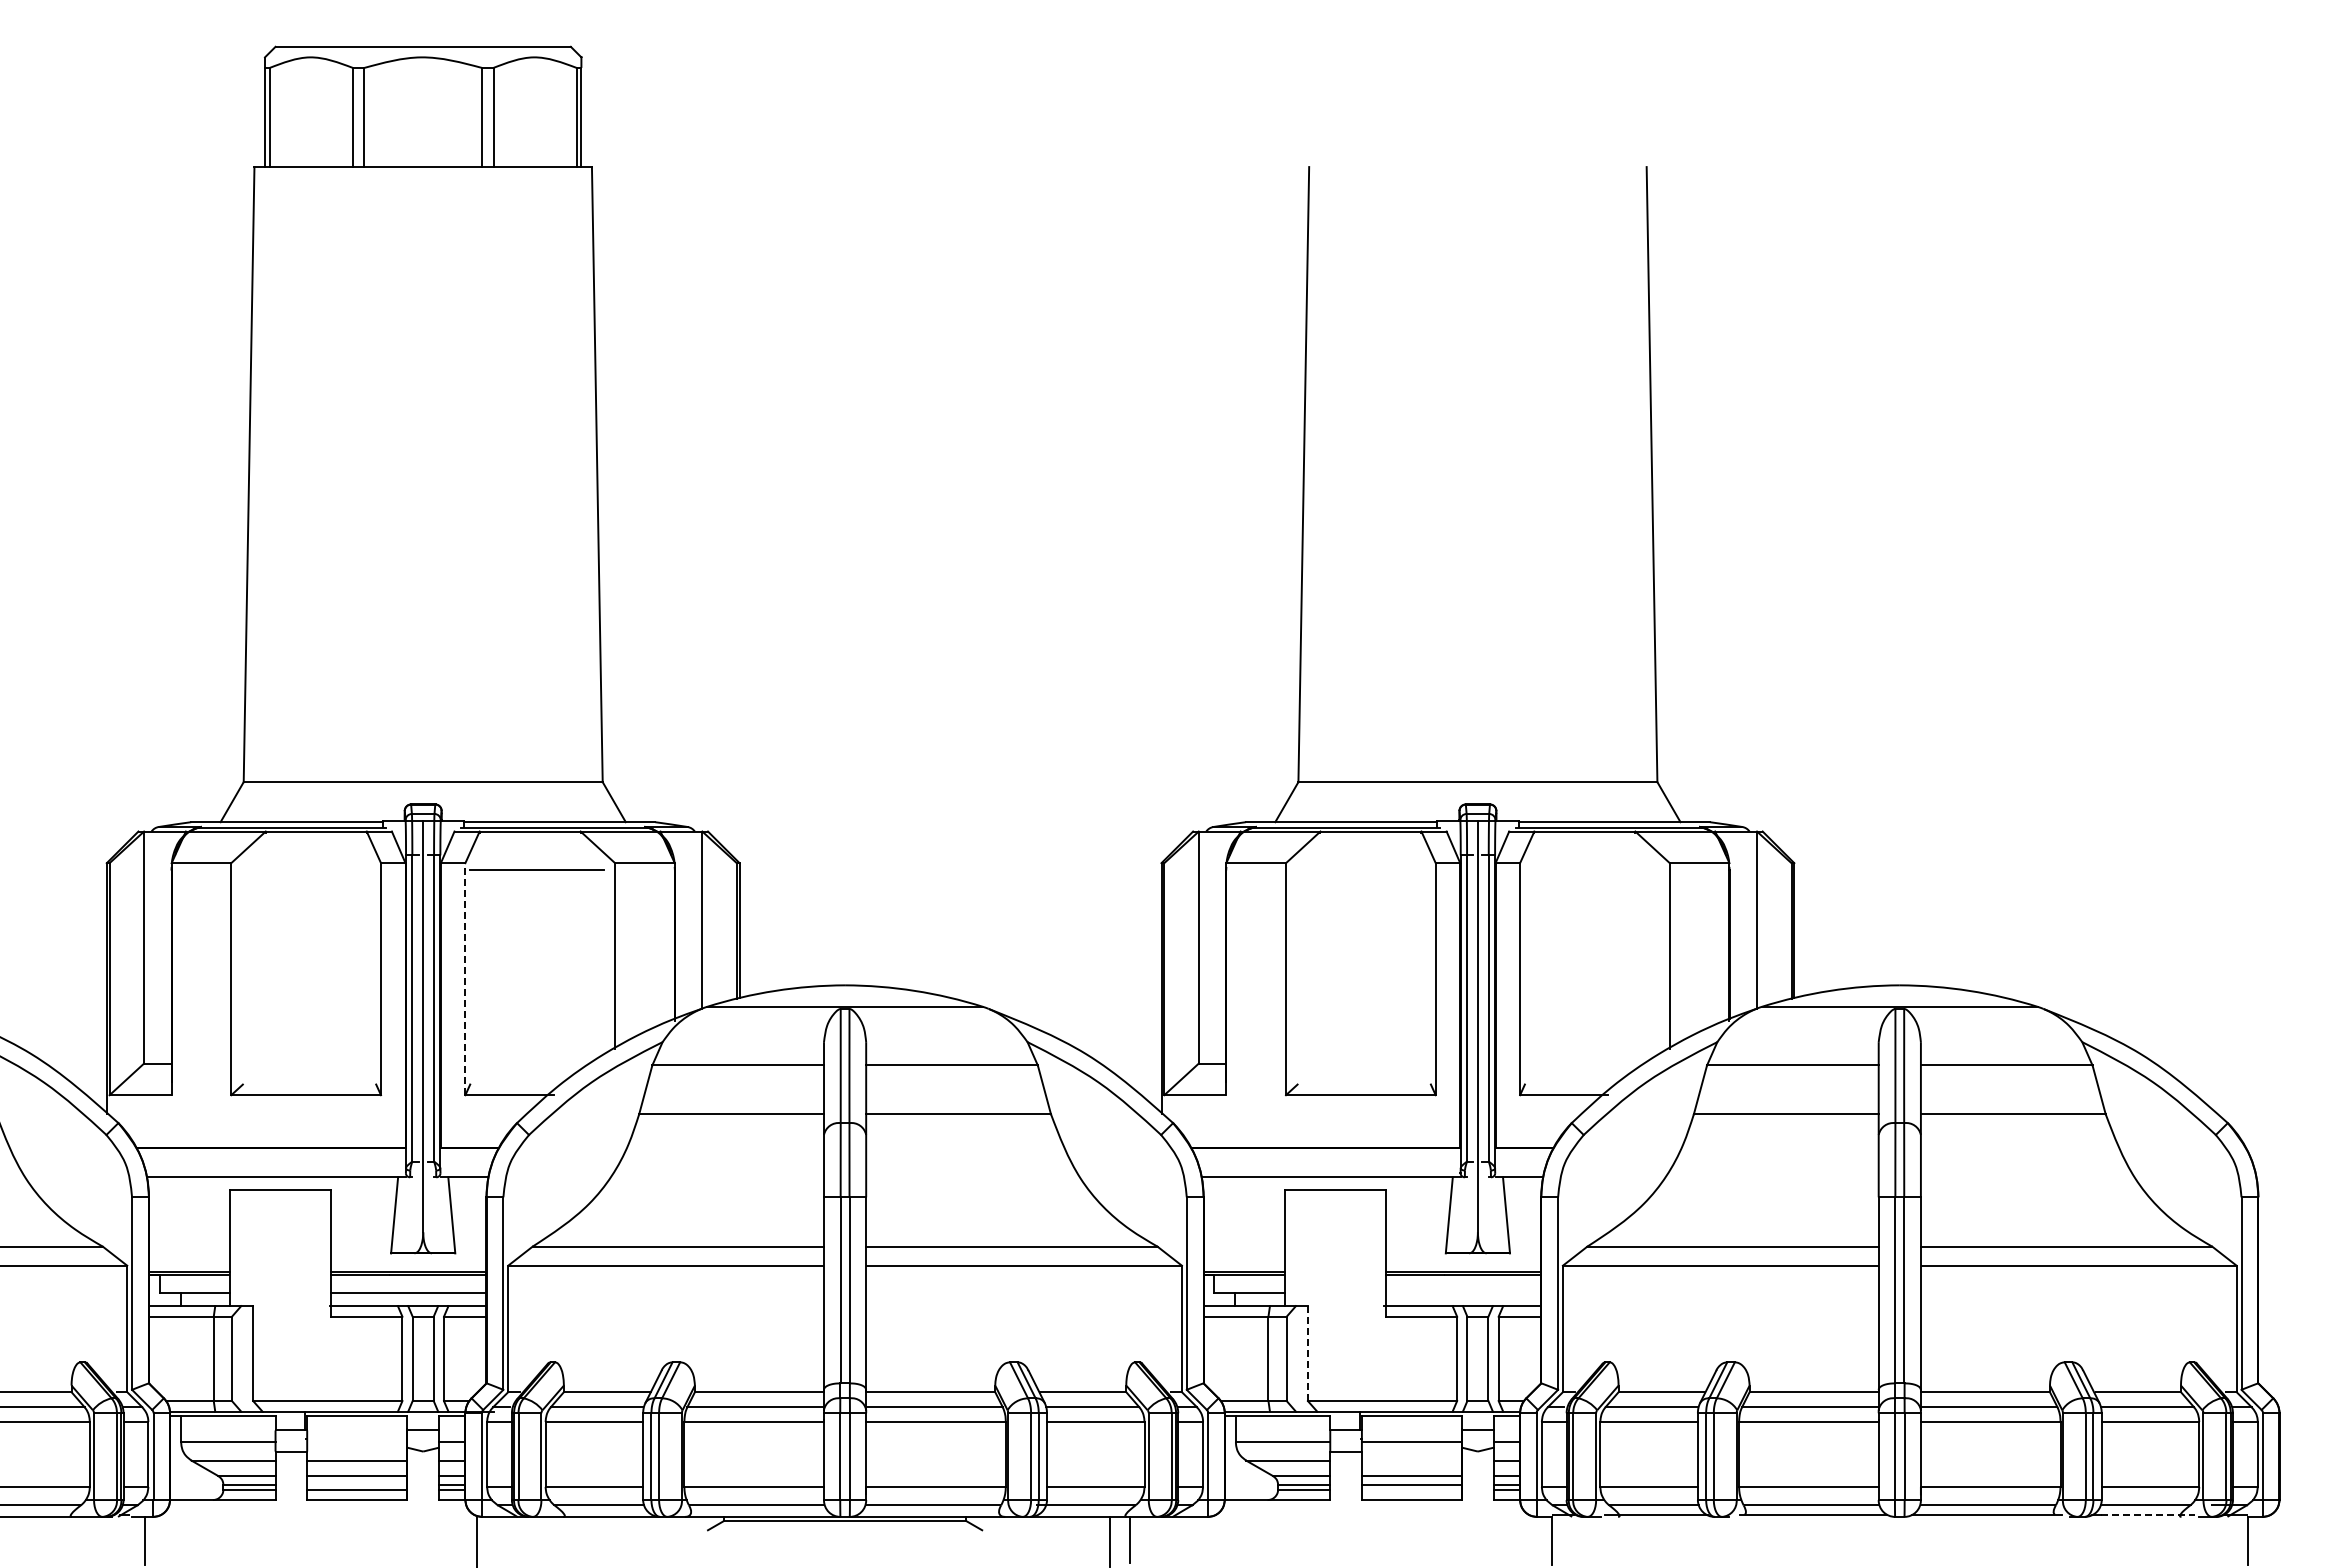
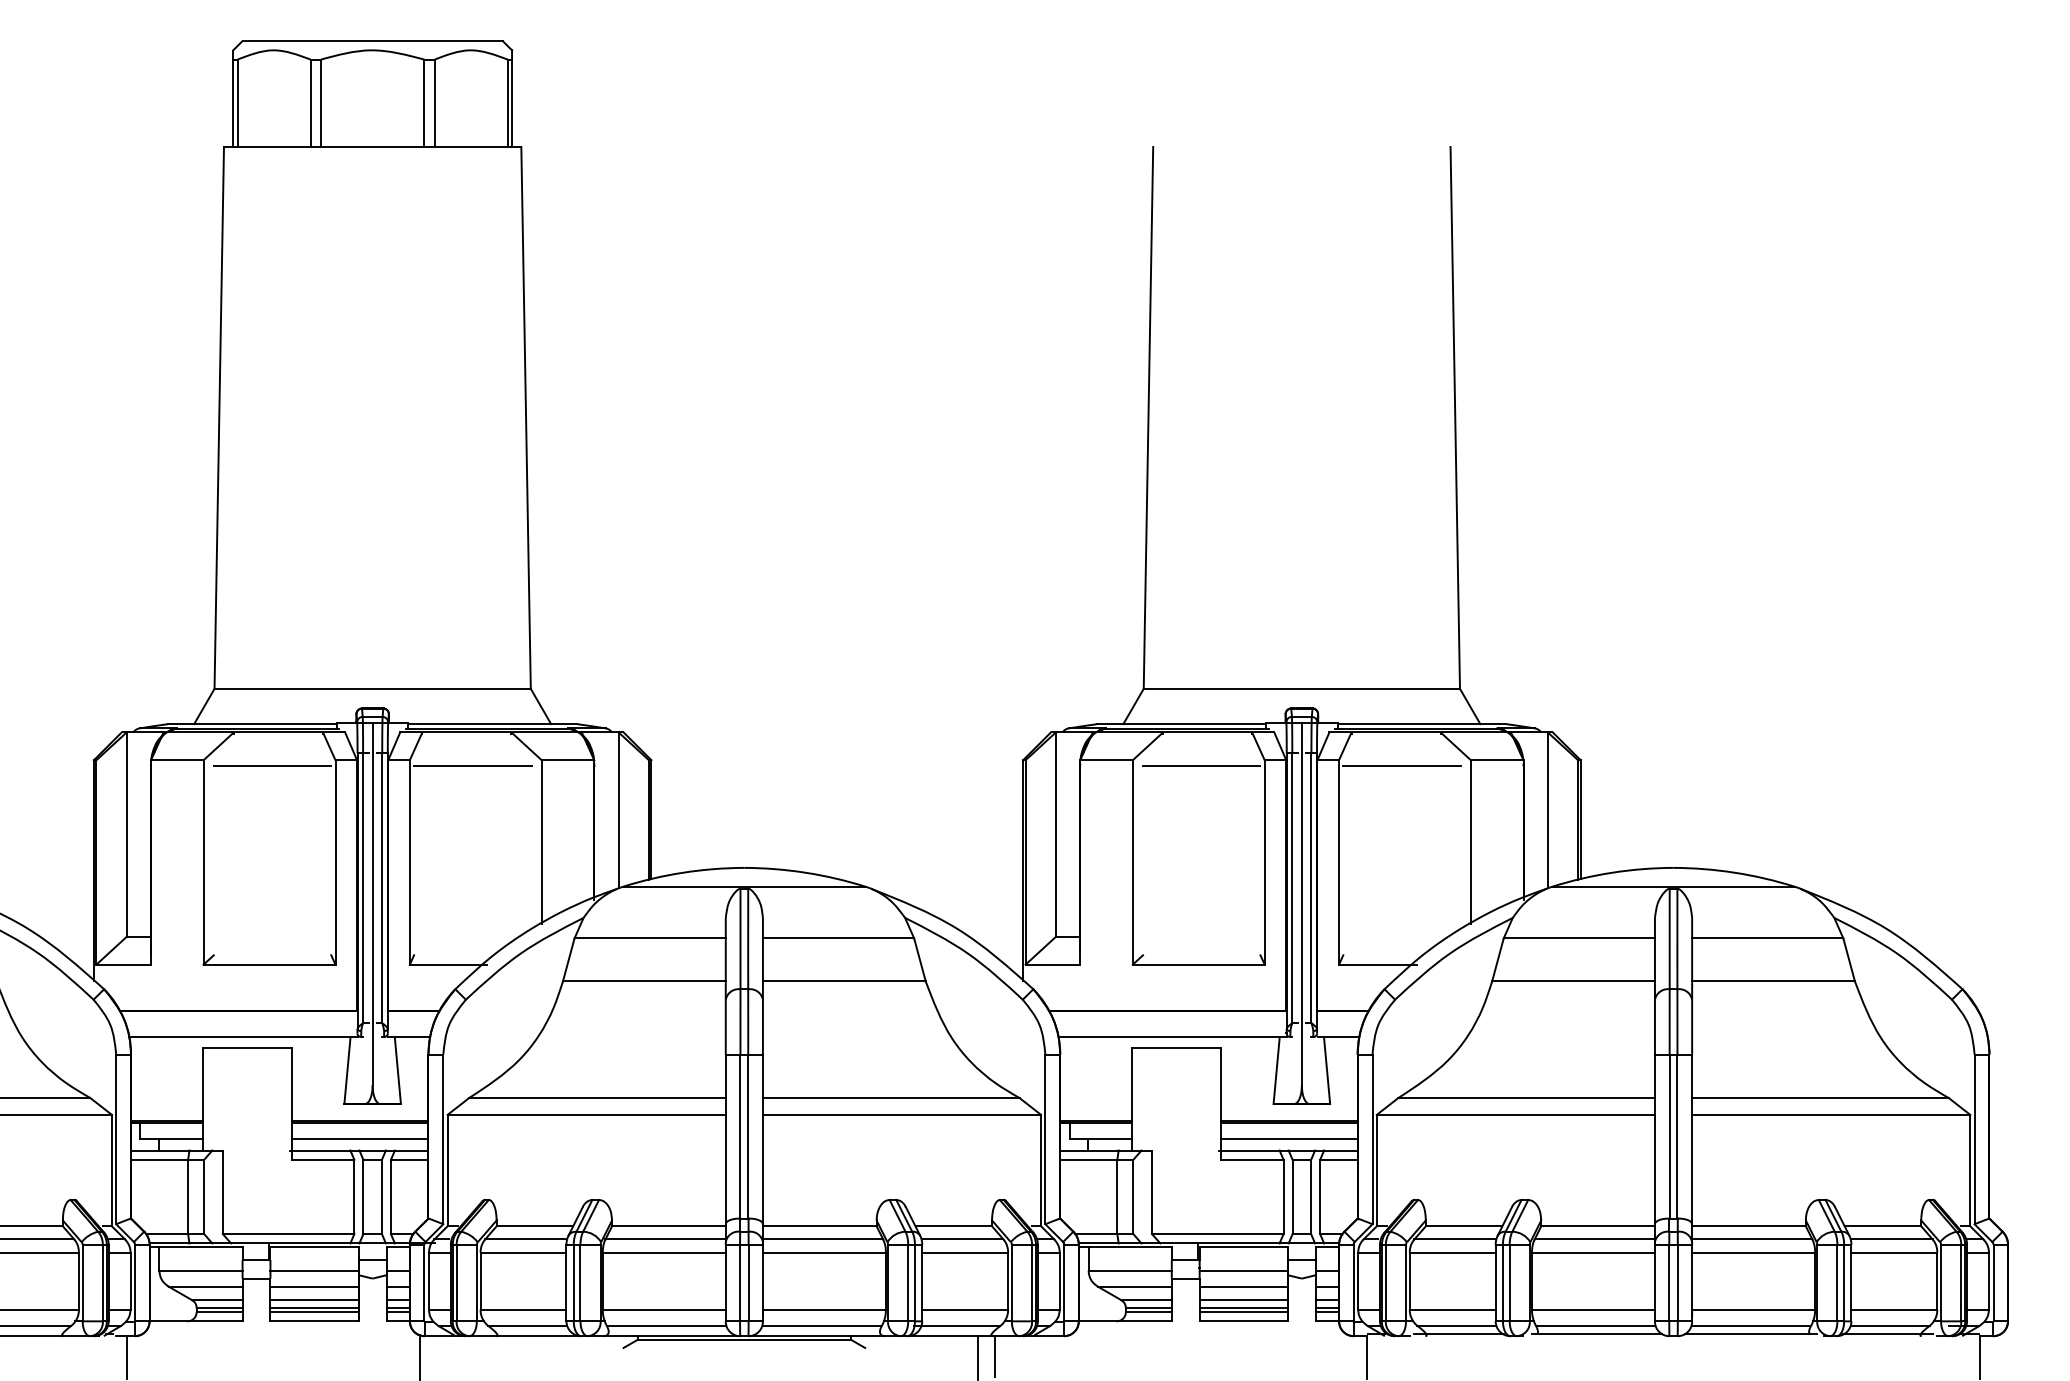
line: (309, 869) -> (272, 765), added
line: (1363, 869) -> (1201, 765), added
line: (1591, 869) -> (1401, 765), added
line: (465, 978) -> (409, 861), dashed -> solid
line: (1463, 1293) -> (1289, 1139), added
line: (1307, 1354) -> (1151, 1193), dashed -> solid
line: (357, 1442) -> (314, 1270), added
line: (1411, 1460) -> (1243, 1286), added
line: (357, 1485) -> (314, 1308), added
line: (1411, 1489) -> (1243, 1312), added
line: (2148, 1514) -> (1892, 1334), dashed -> solid

